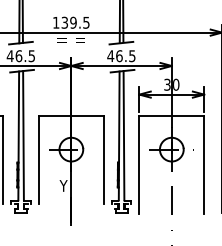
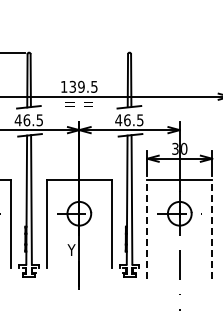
line: (139, 164) -> (147, 228), solid -> dashed
line: (204, 164) -> (212, 228), solid -> dashed

